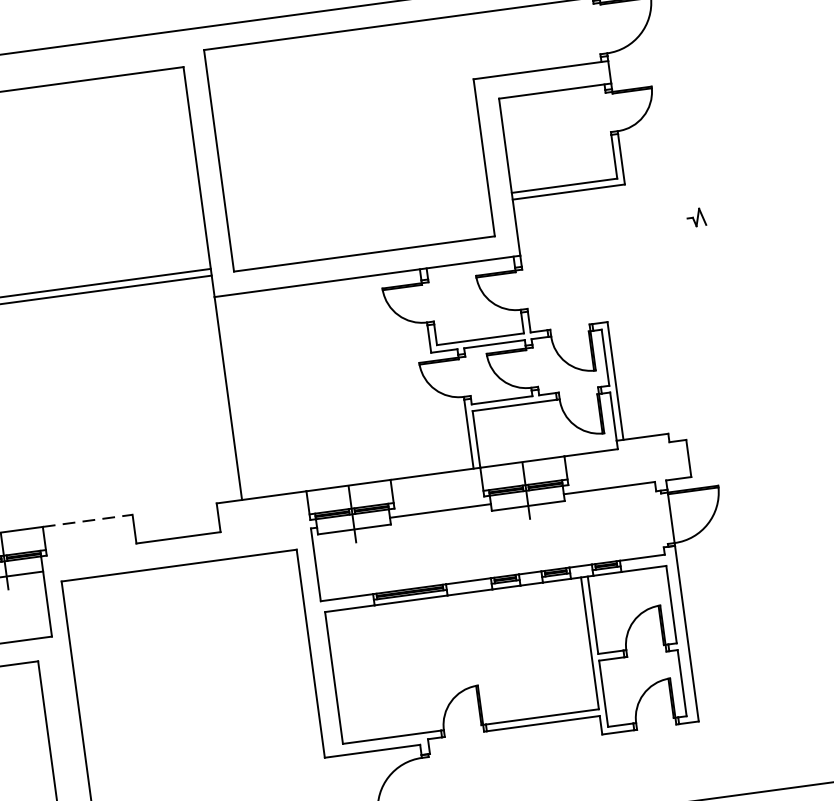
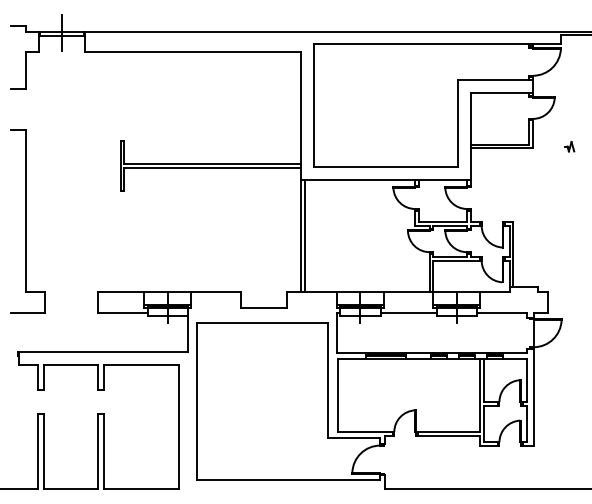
part: (696, 217) -> (569, 146), moved
line: (235, 397) -> (305, 235), added
line: (86, 520) -> (215, 291), dashed -> solid

